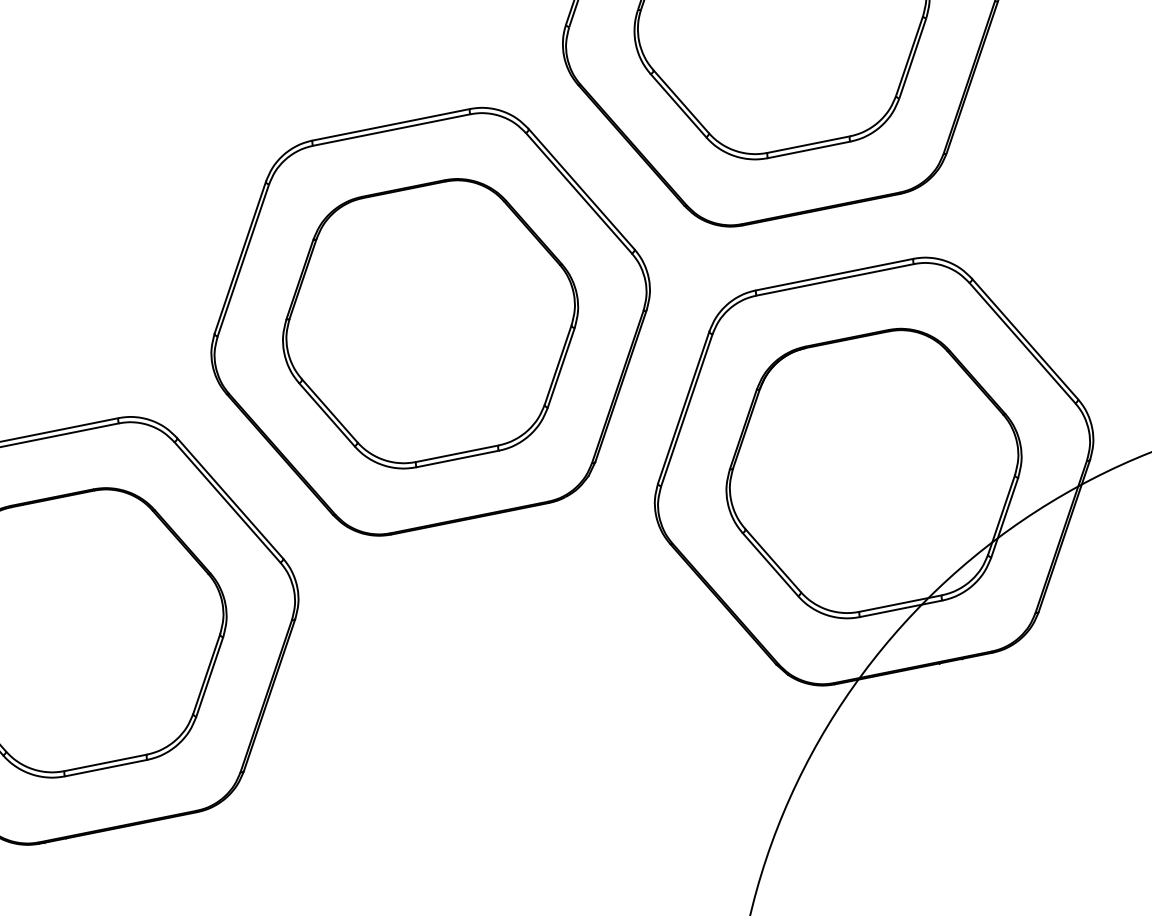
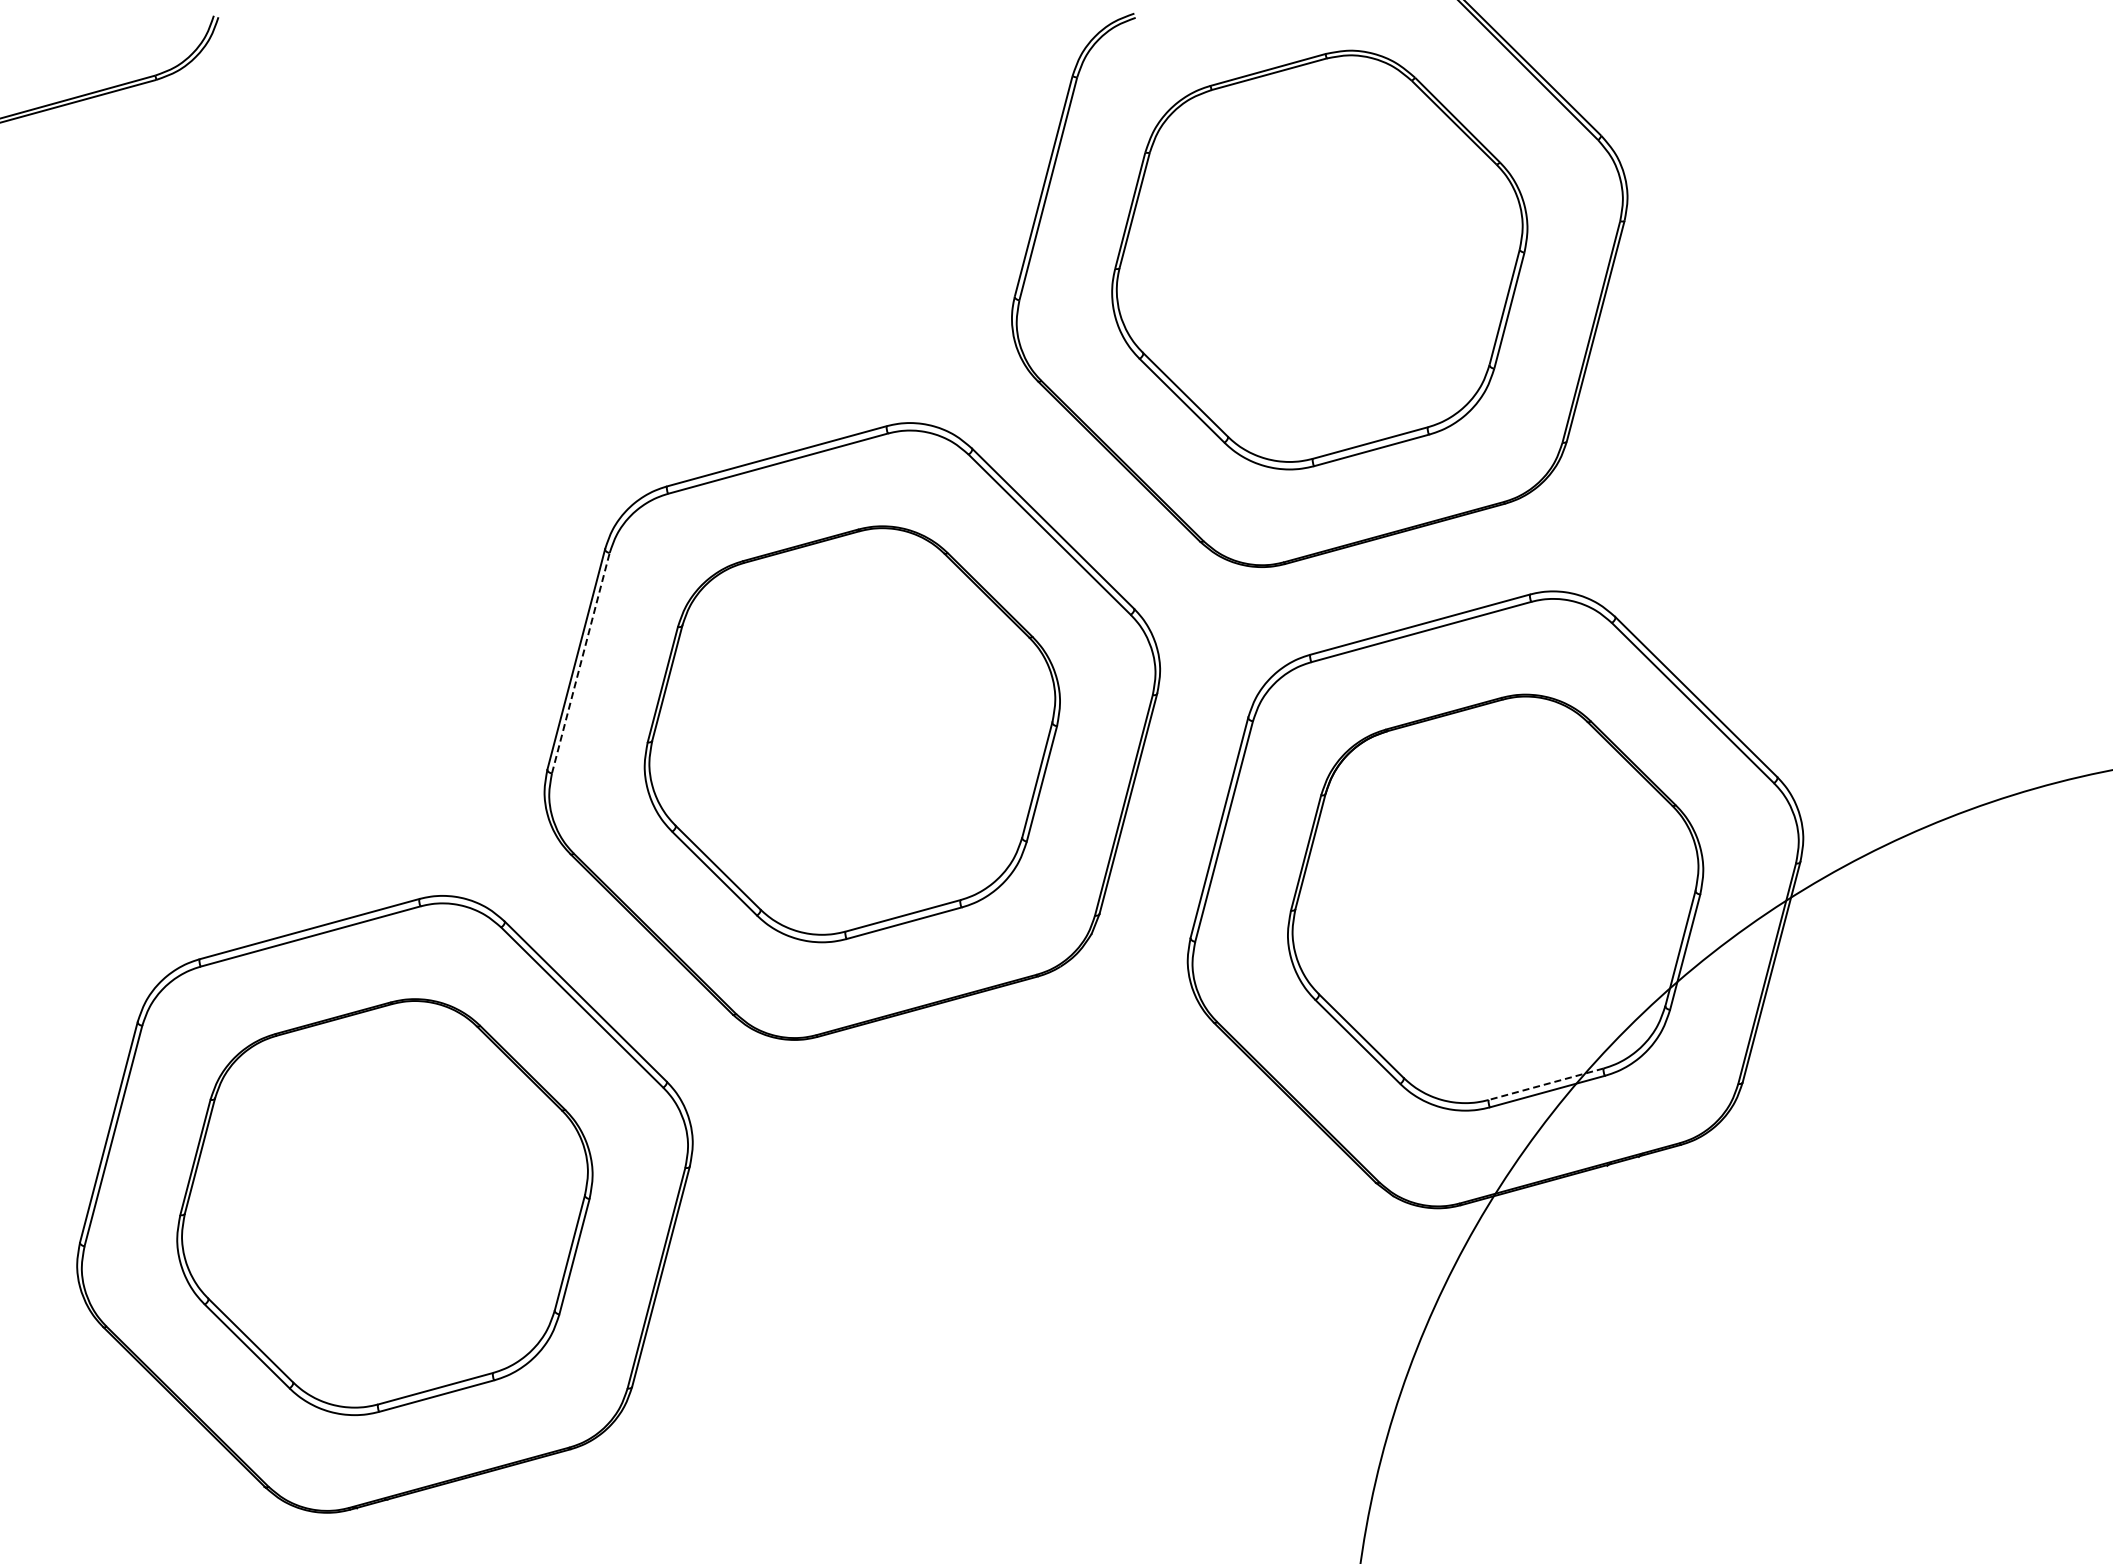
line: (243, 260) -> (580, 663), solid -> dashed
line: (900, 603) -> (1546, 1084), solid -> dashed

